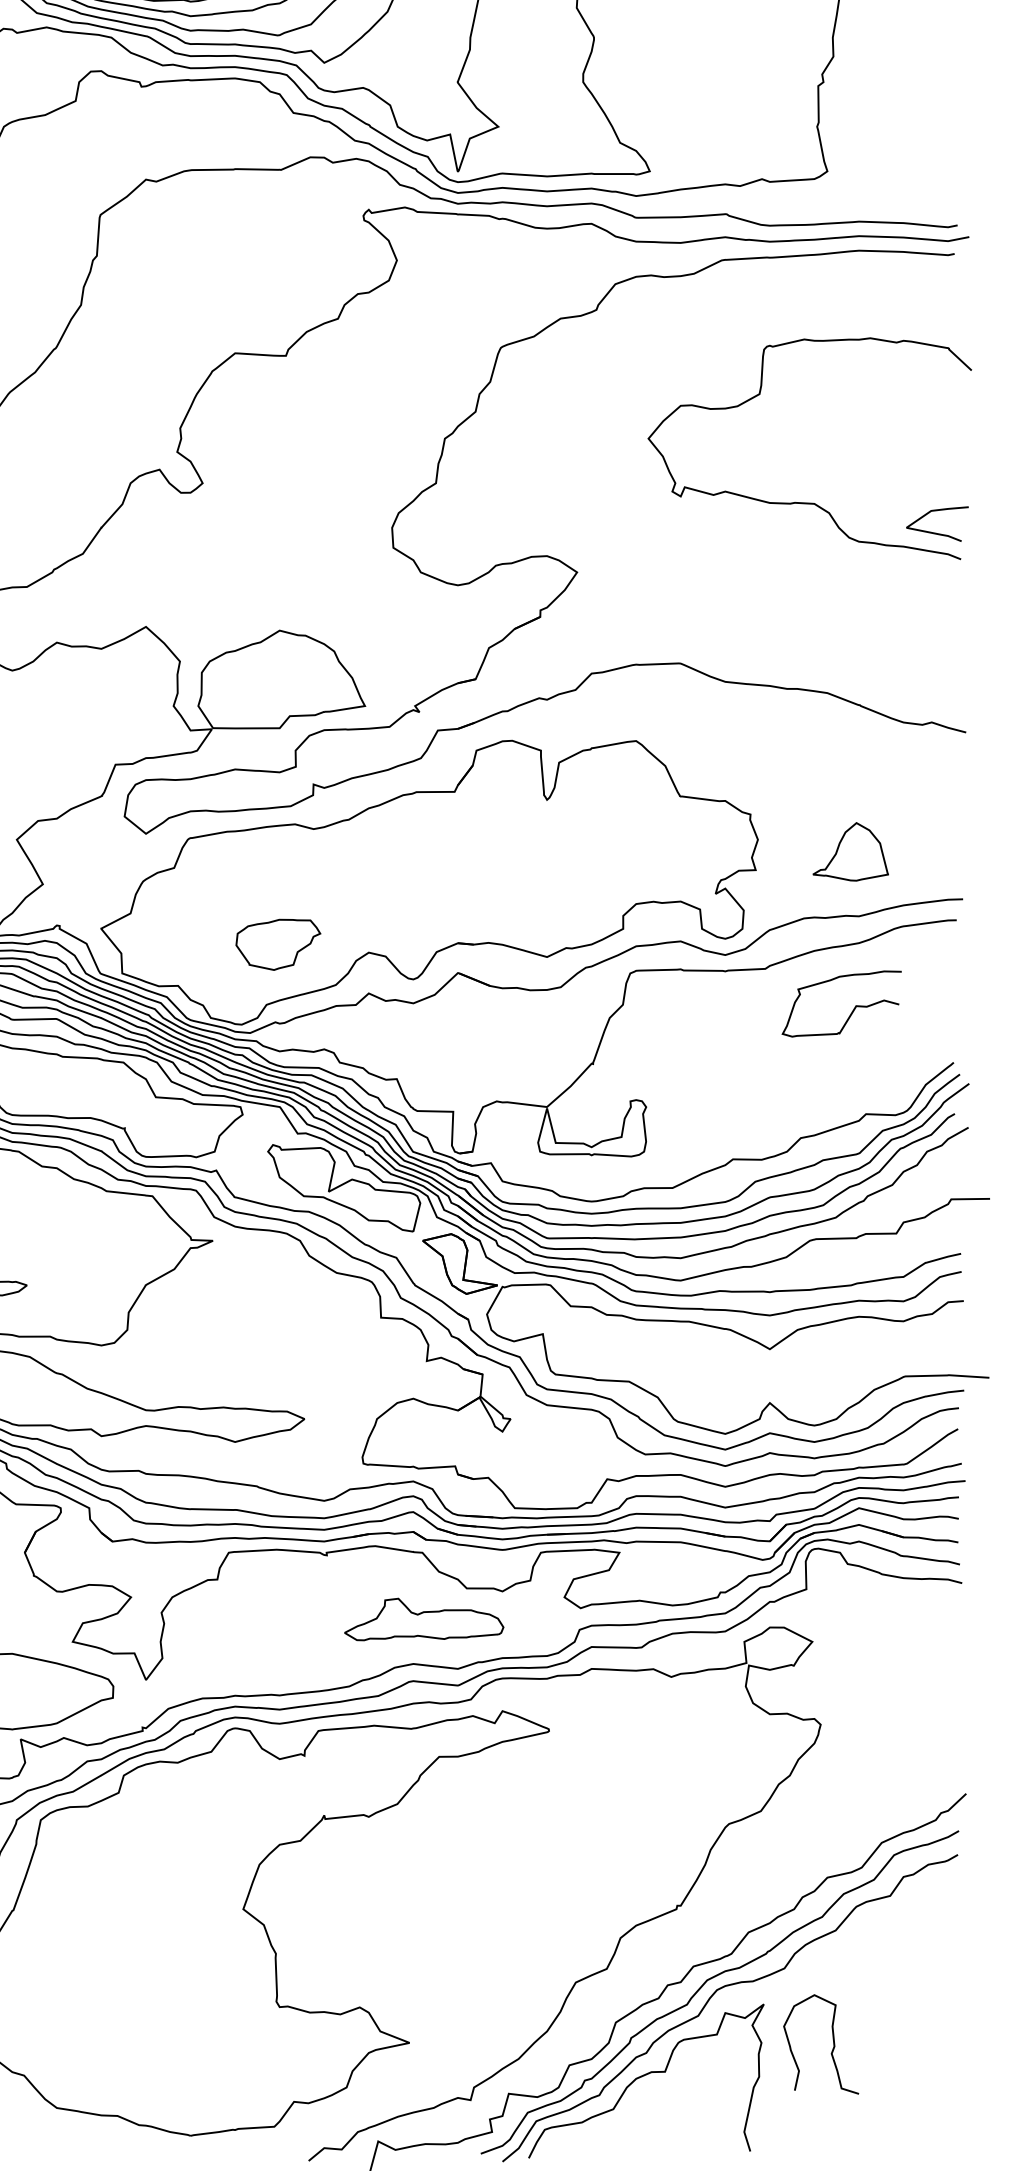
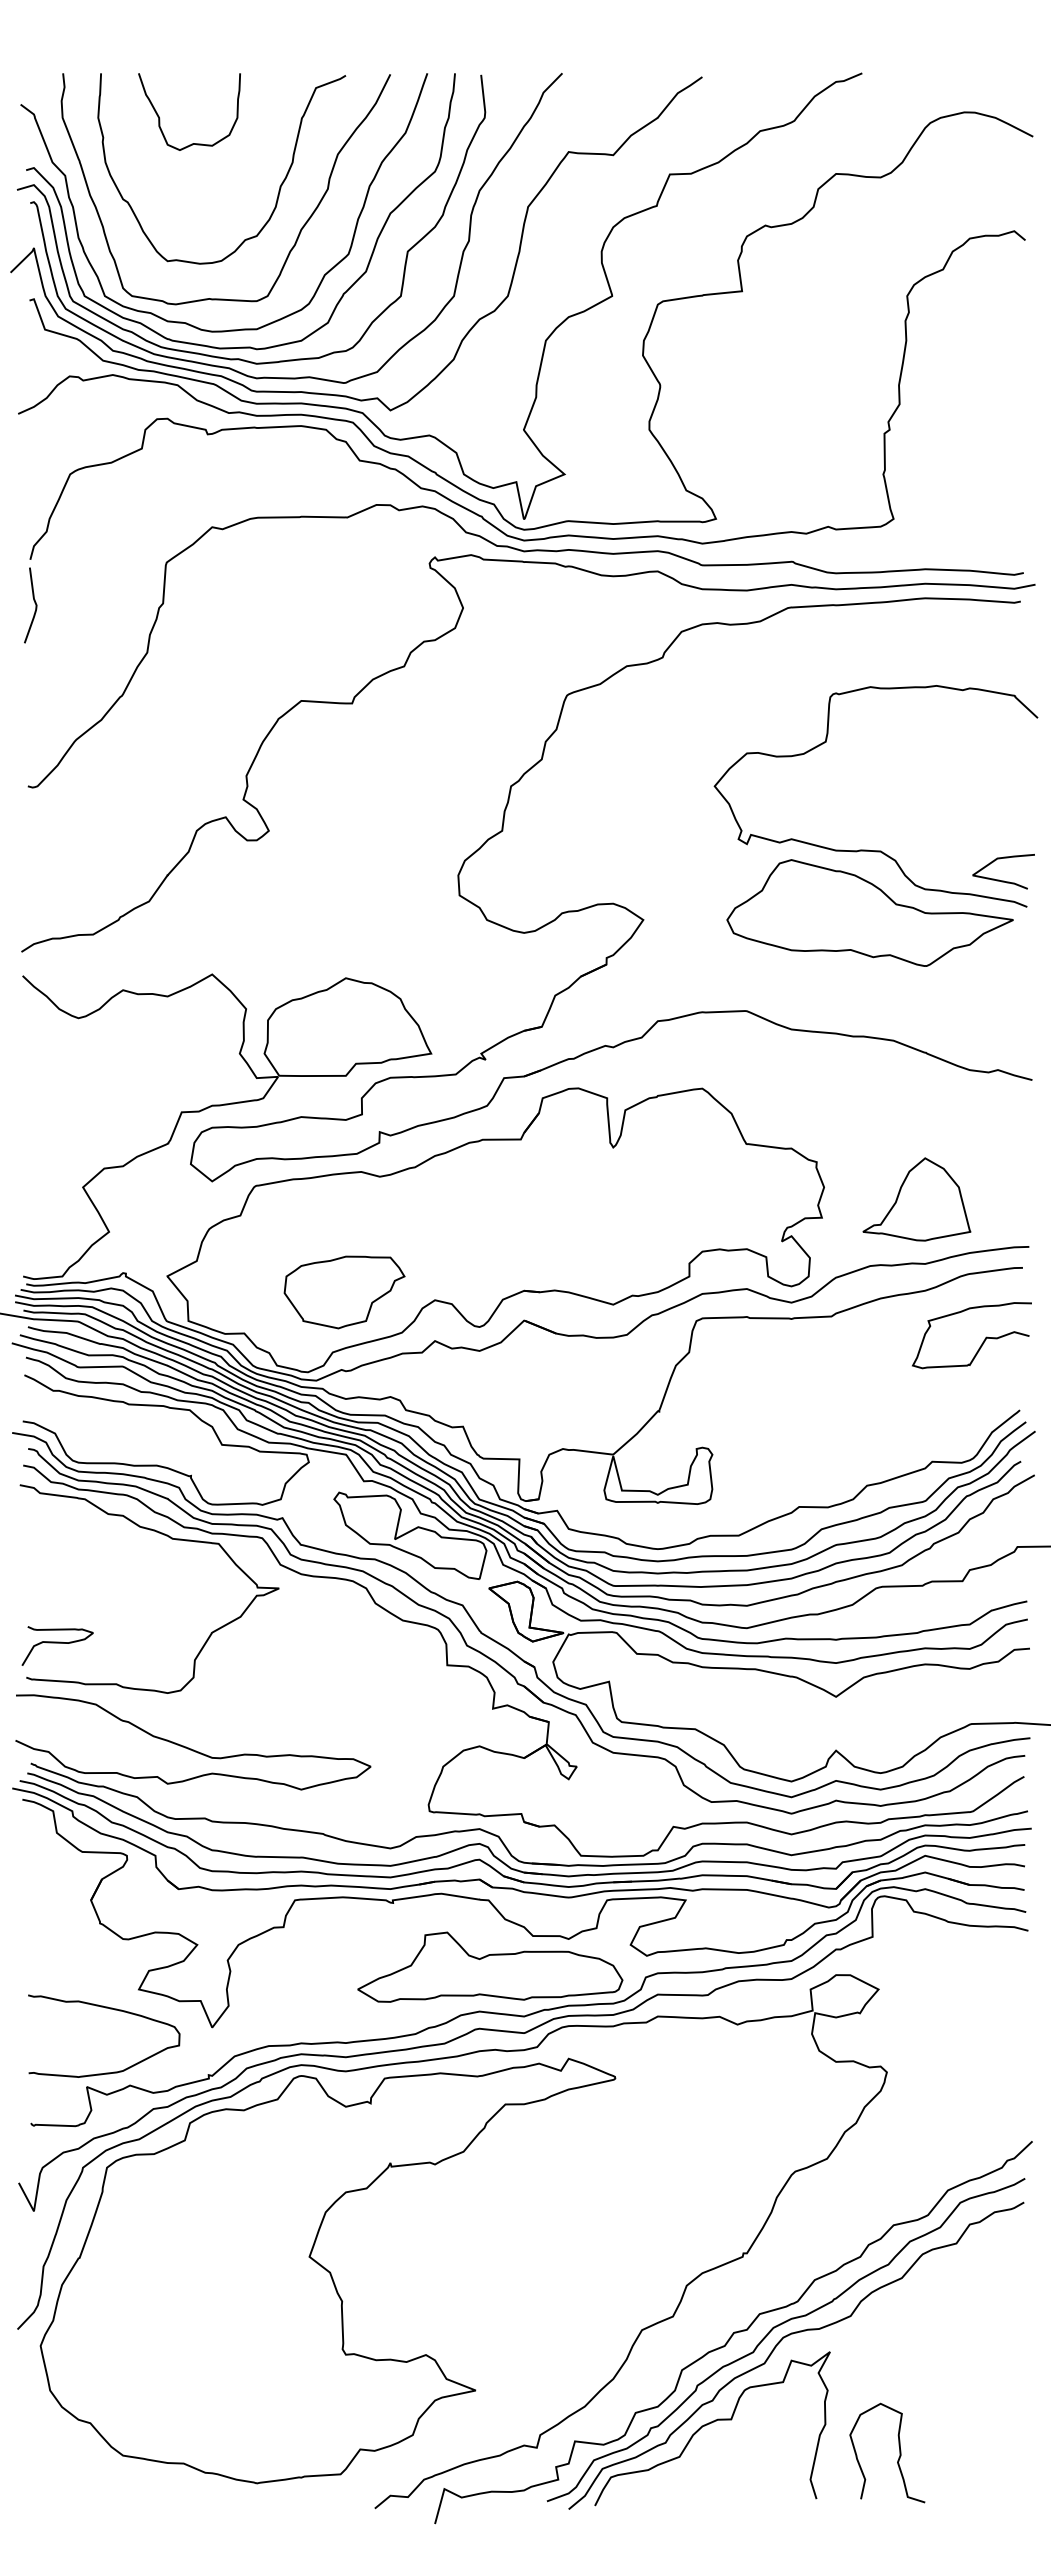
part: (803, 564) -> (869, 912), added
part: (850, 851) -> (916, 1199), size x1.43
part: (278, 944) -> (344, 1292), size x1.43
curve: (851, 1011) -> (981, 1343), moved
part: (424, 1618) -> (490, 1966), size x1.67
curve: (833, 2043) -> (899, 2452), moved

